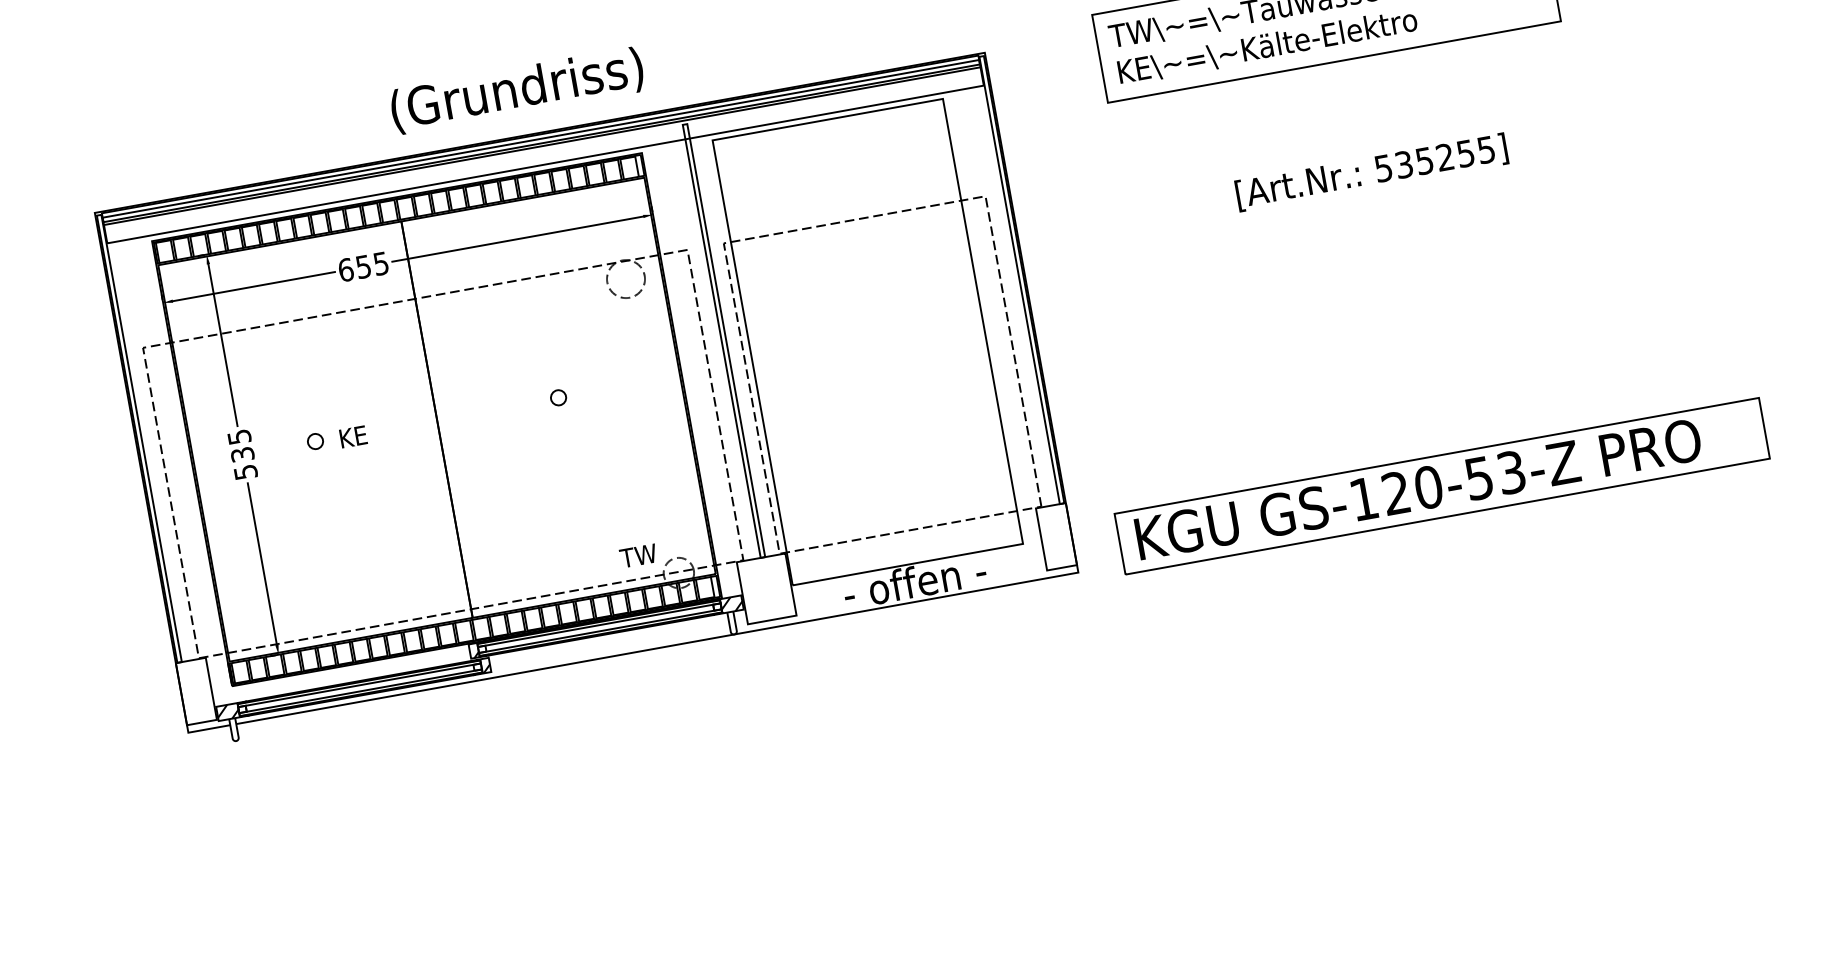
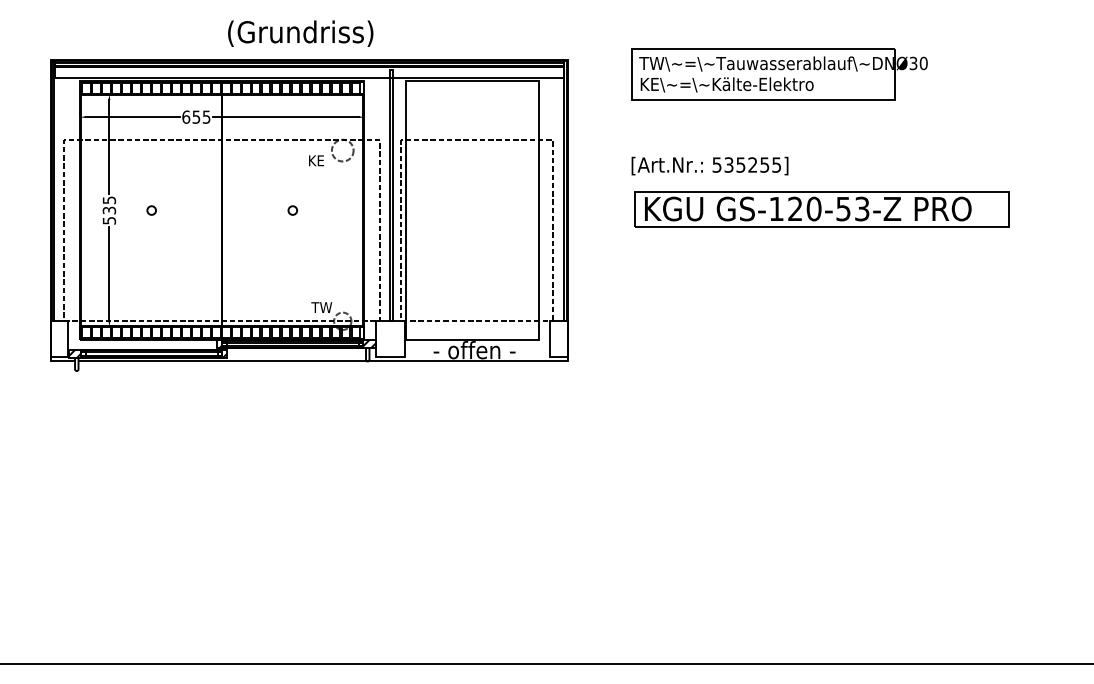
text: (1370, 171) -> (709, 165), moved
text: (353, 436) -> (316, 160), moved
part: (1441, 485) -> (821, 209), moved

